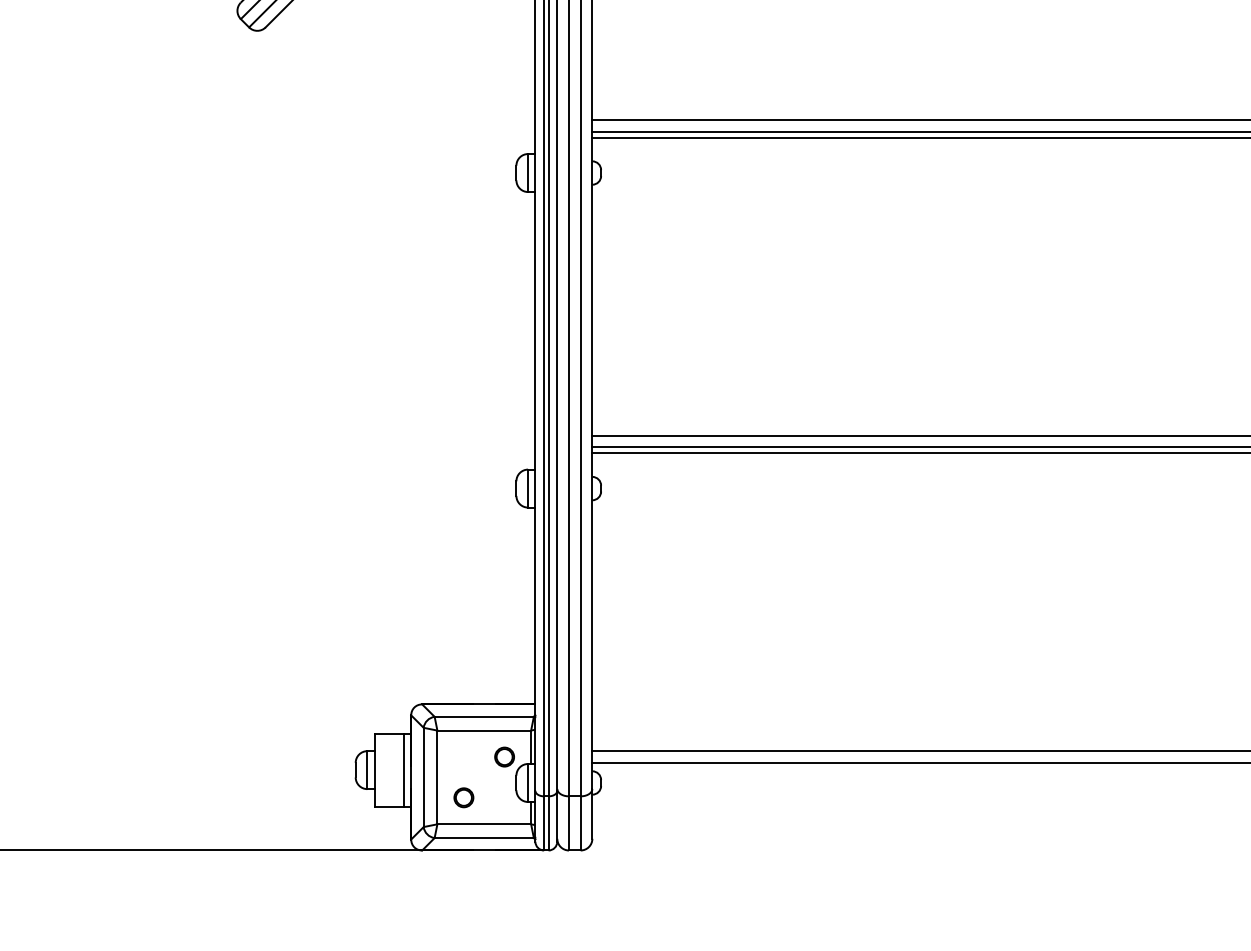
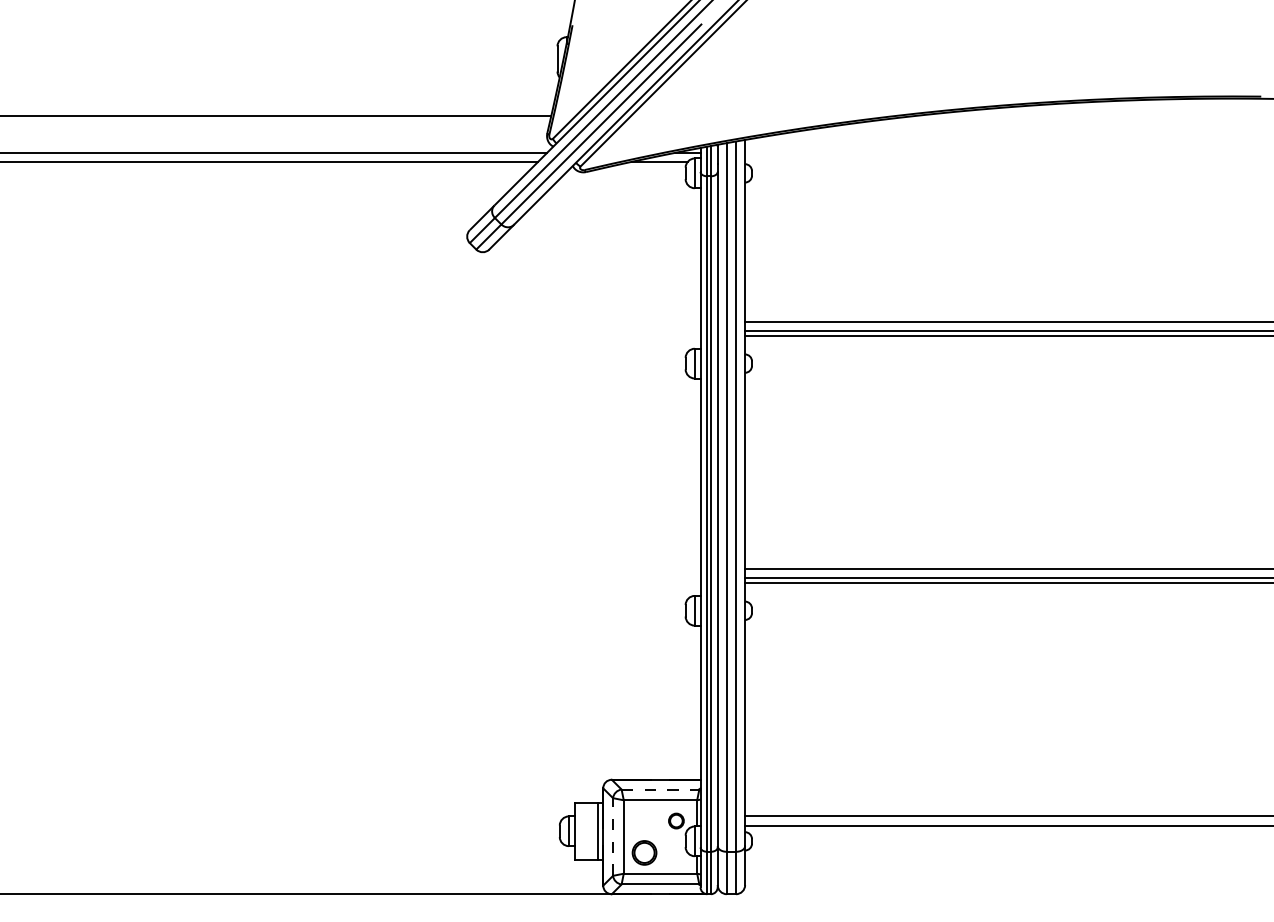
line: (484, 716) -> (660, 789), solid -> dashed
line: (424, 778) -> (613, 837), solid -> dashed
part: (463, 797) -> (644, 852), size x1.6

